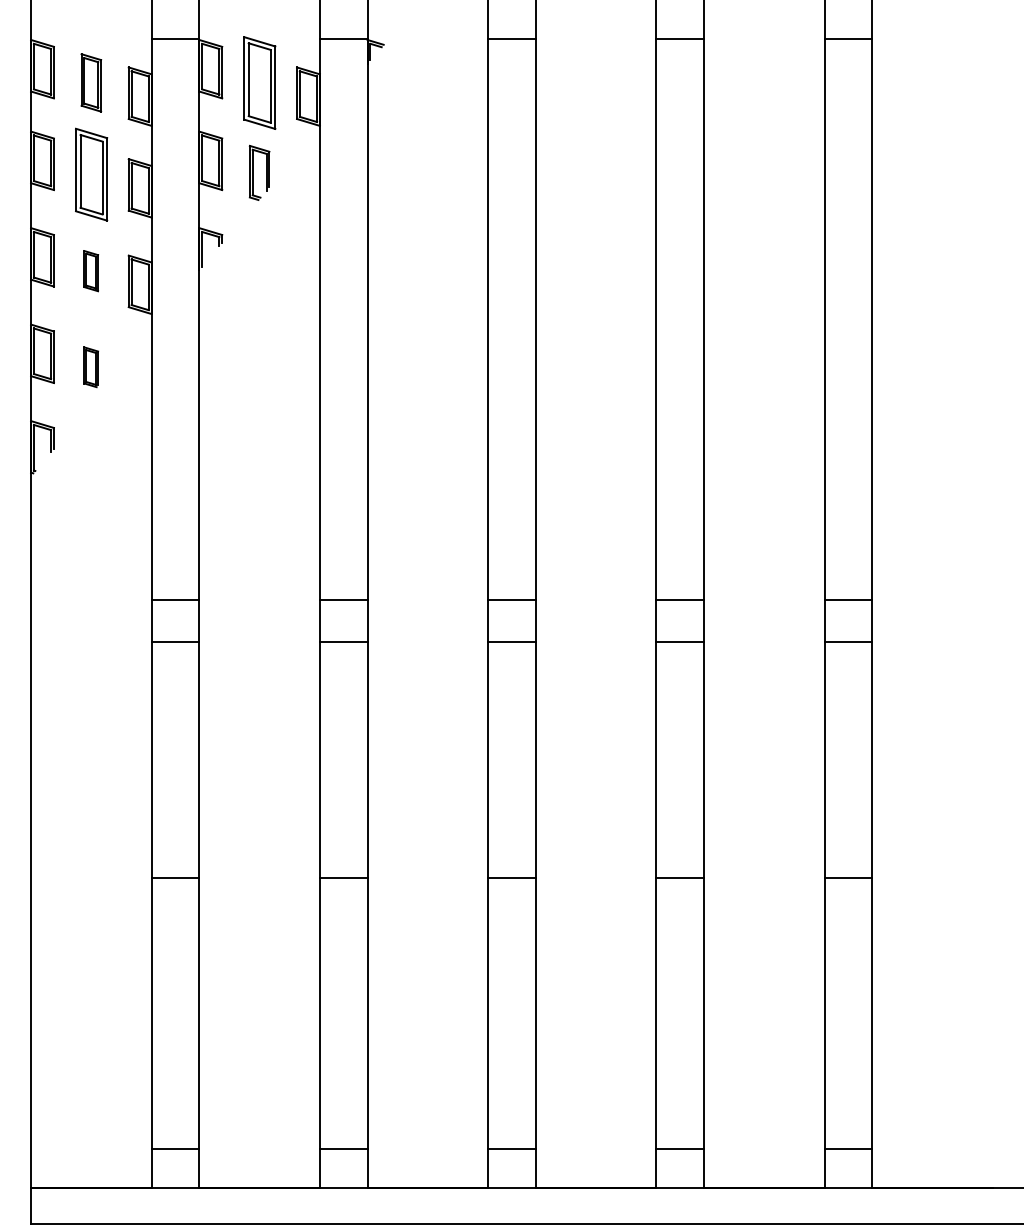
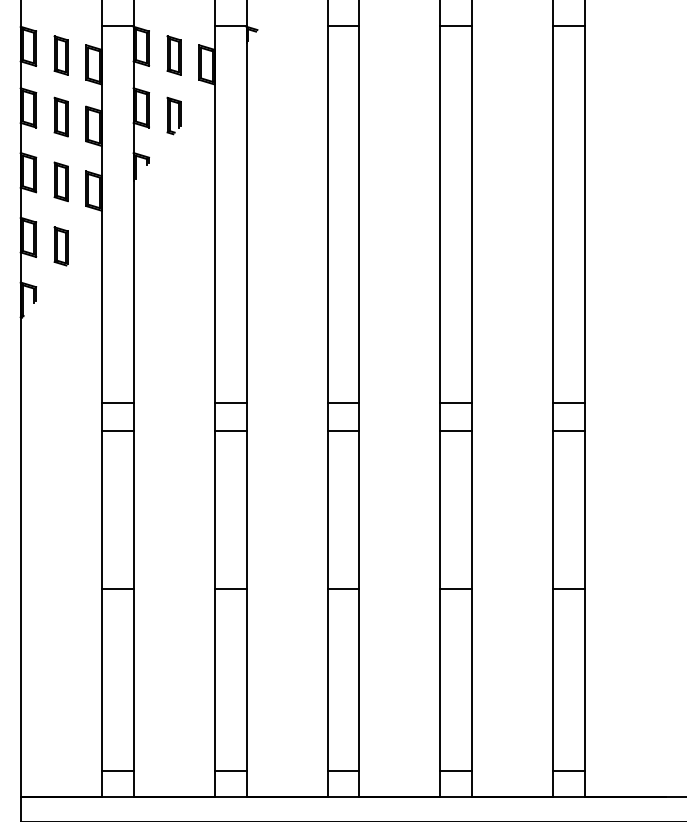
part: (258, 82) -> (173, 55), size x0.62
part: (90, 173) -> (60, 116), size x0.62
part: (90, 270) -> (60, 181), size x1.43
part: (90, 367) -> (60, 246), size x1.43

